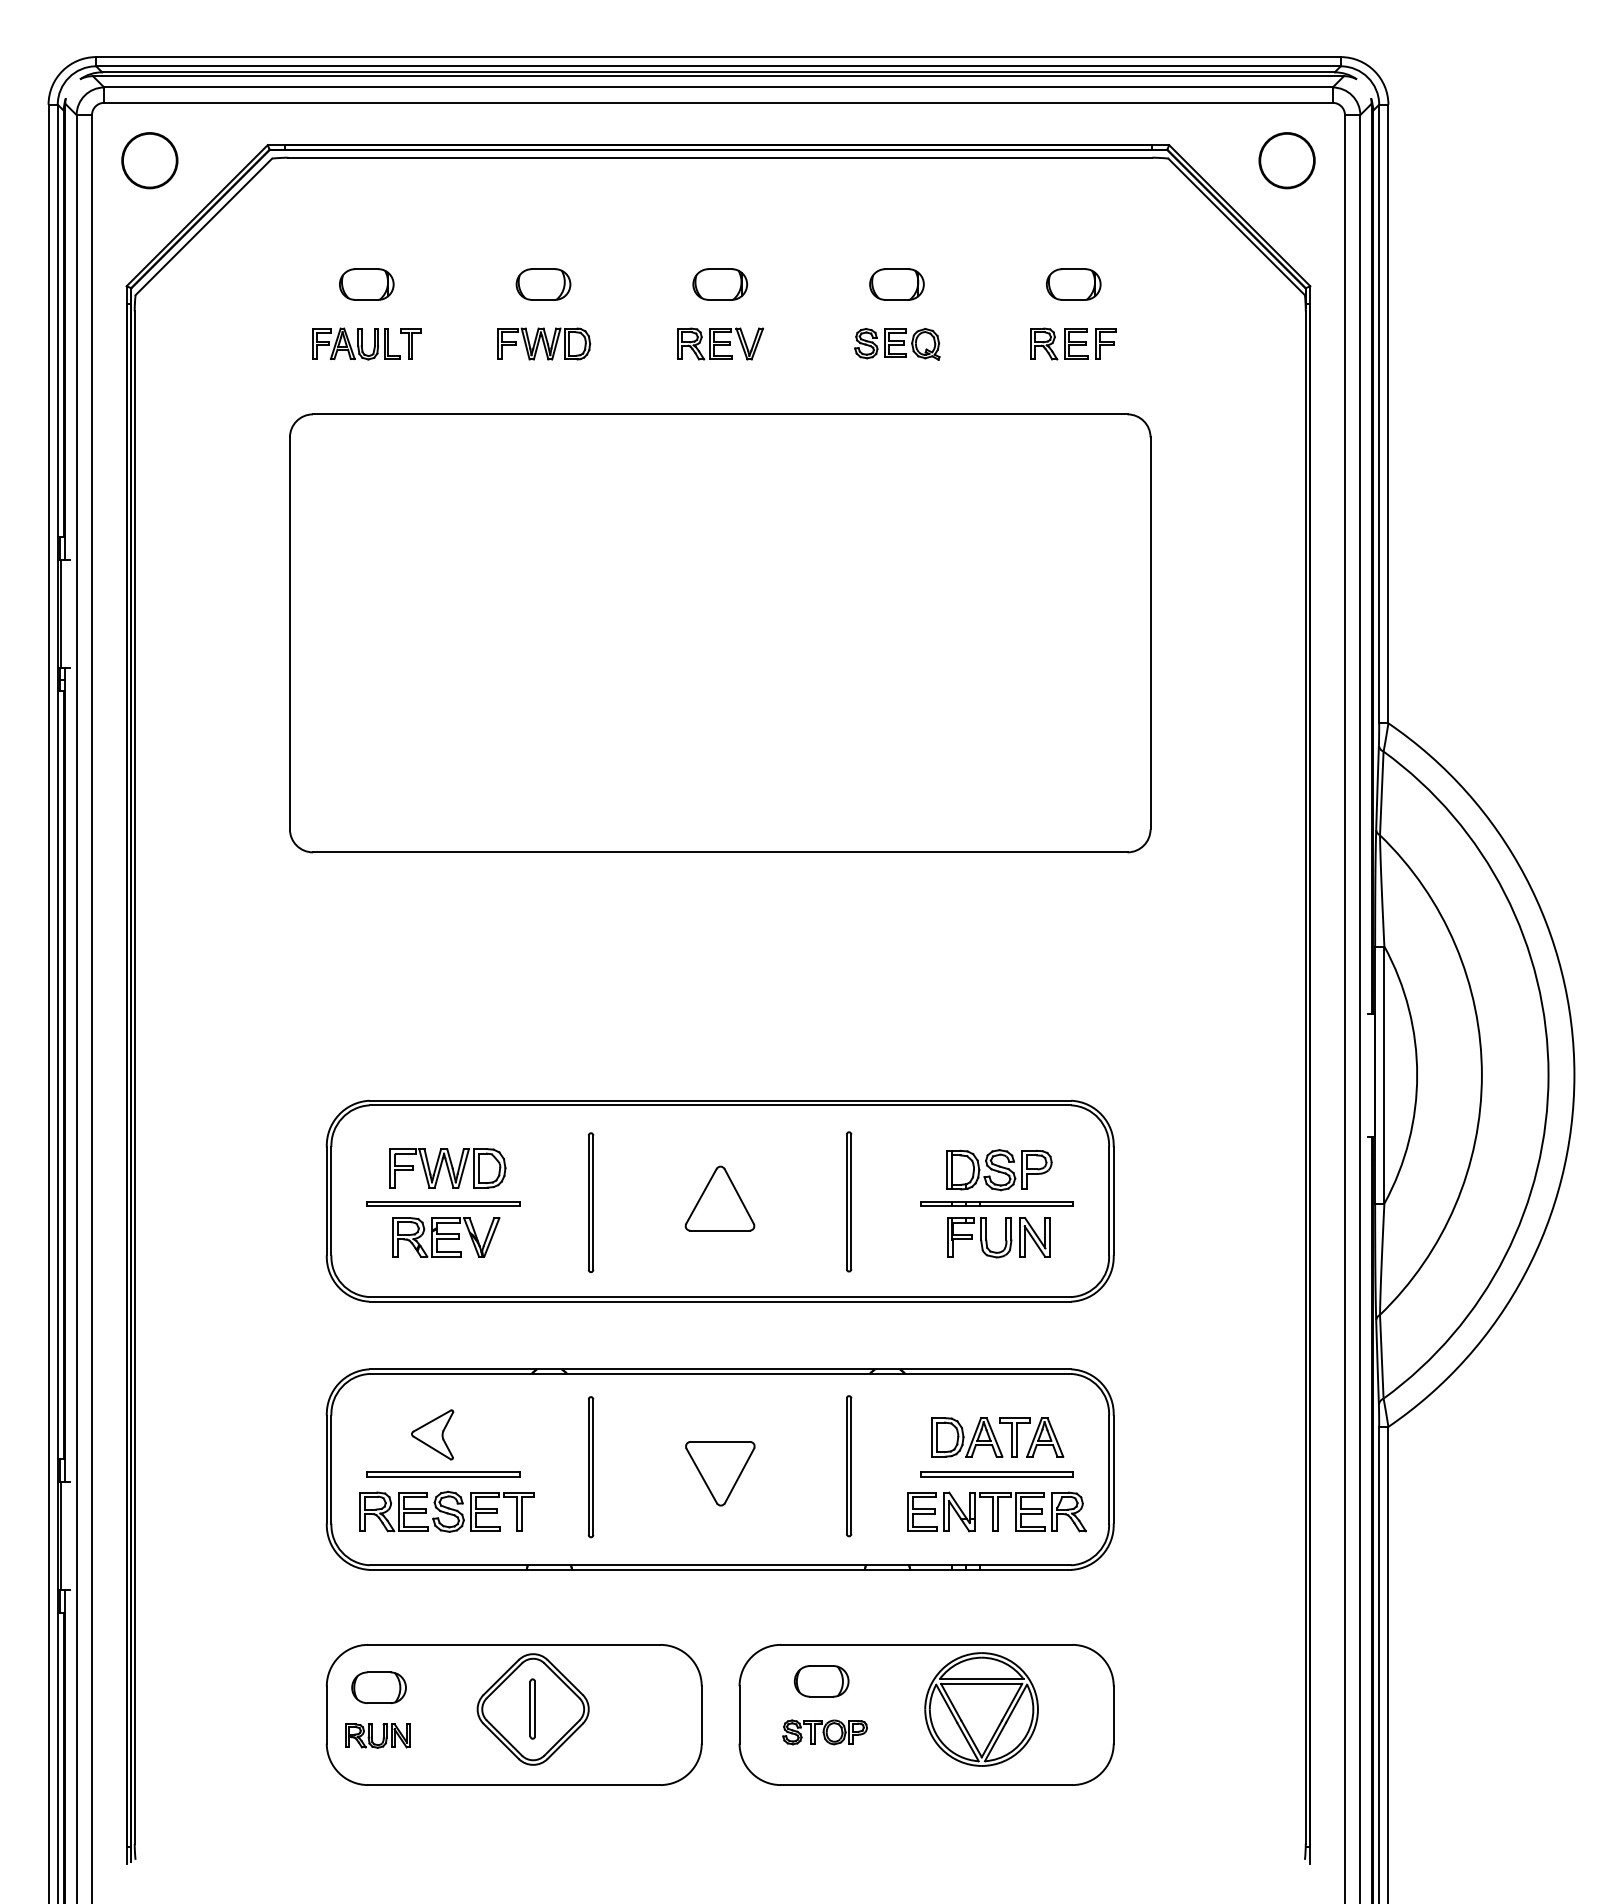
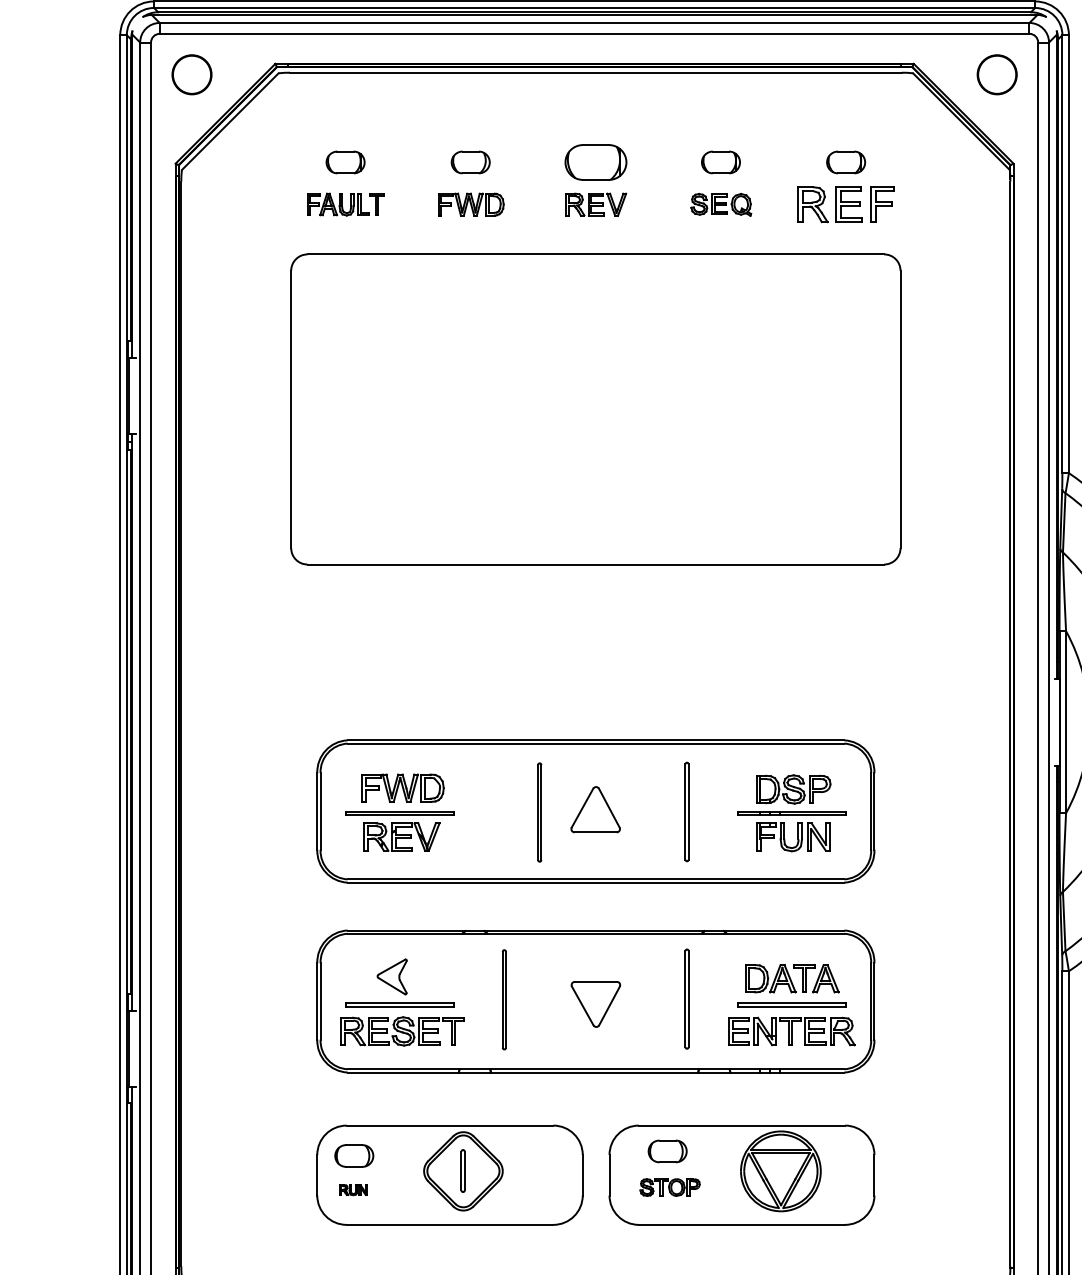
part: (719, 284) -> (595, 162), size x1.6
part: (1073, 343) -> (845, 204), size x1.6
part: (590, 1202) -> (539, 812), moved
part: (377, 1735) -> (353, 1189), size x0.6

